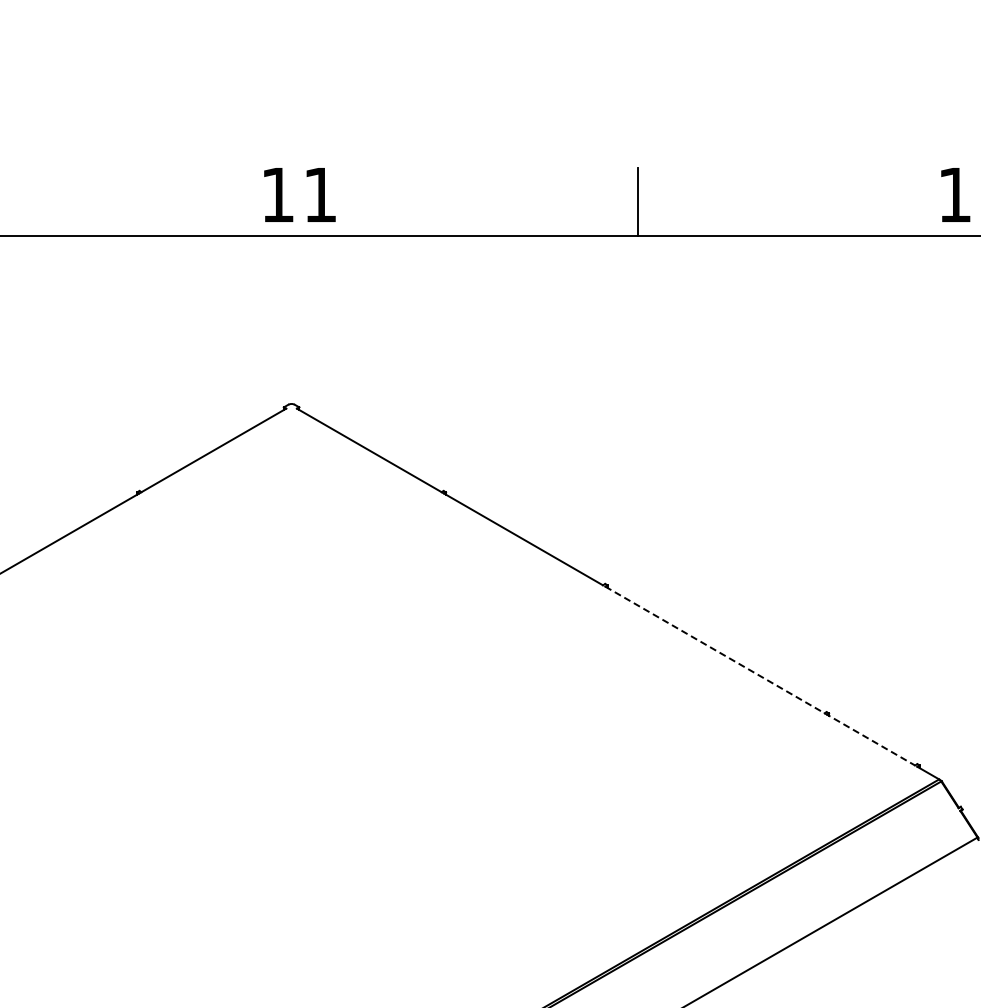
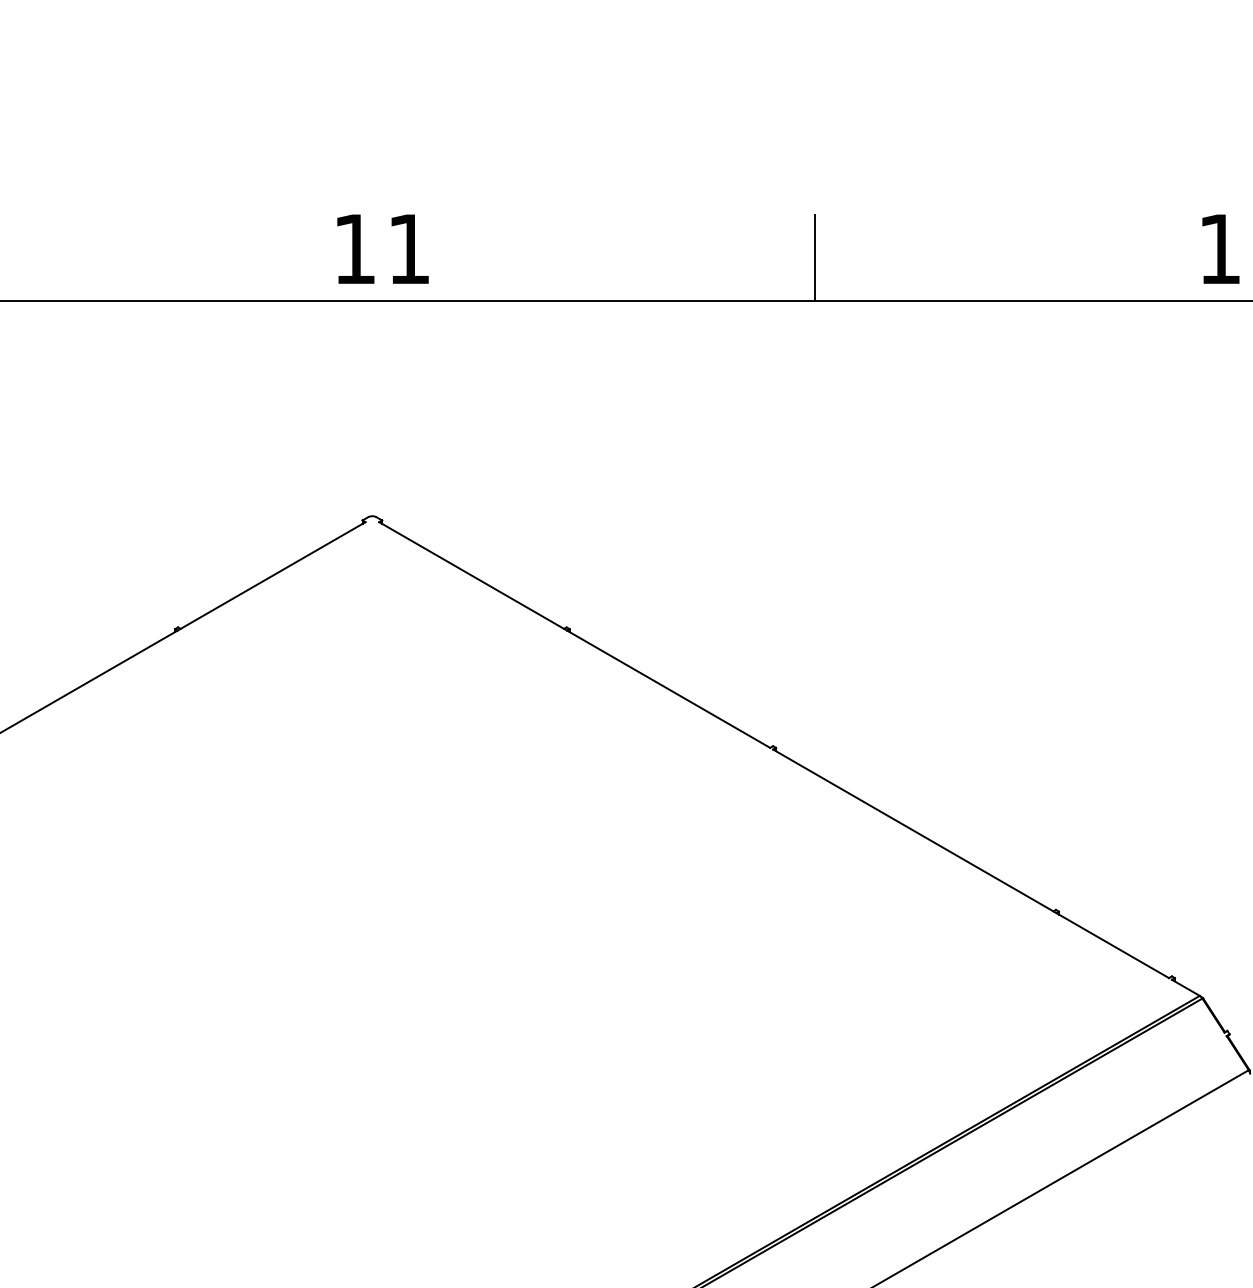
line: (760, 676) -> (971, 864), dashed -> solid

